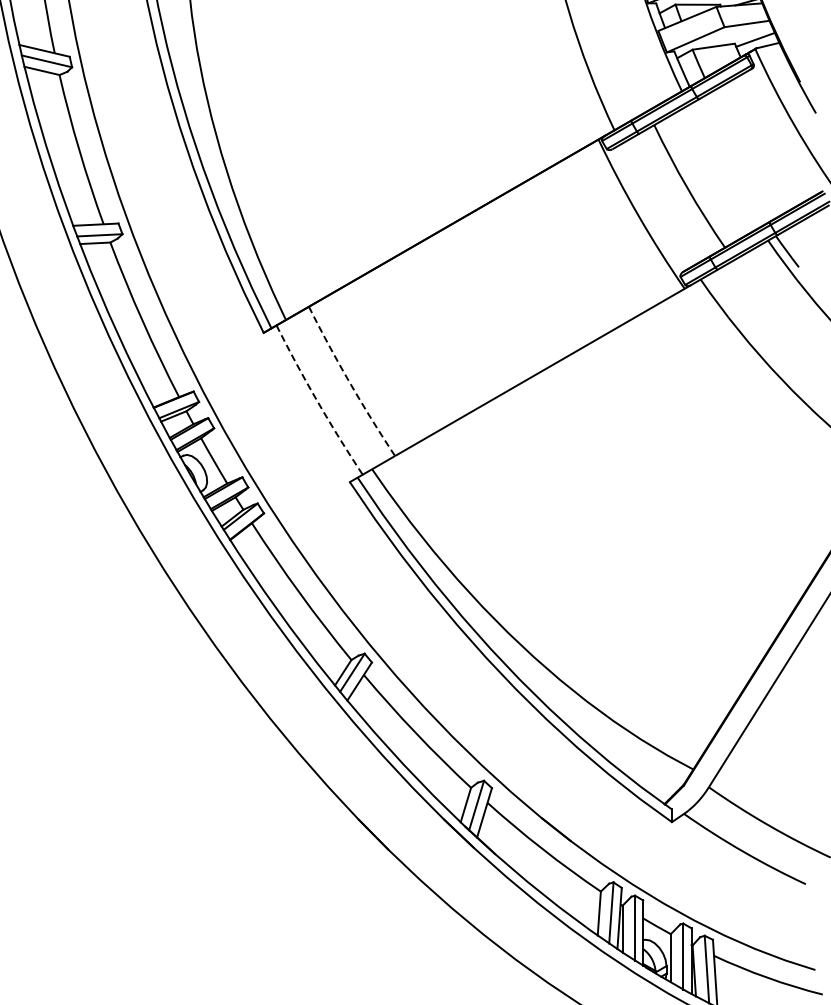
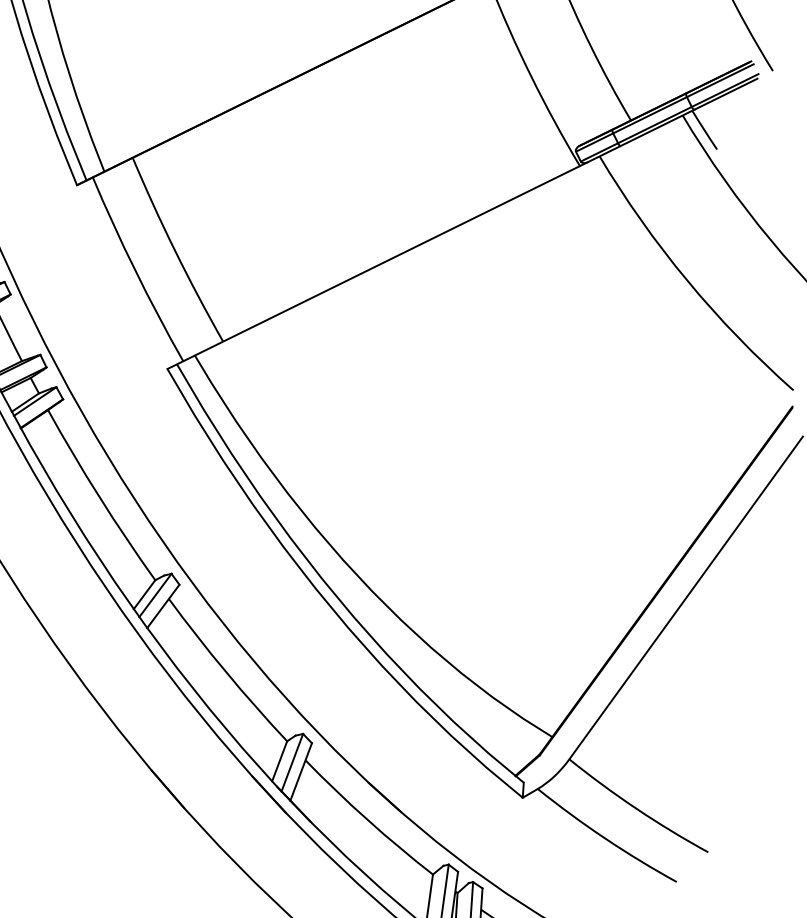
arc: (349, 382) -> (174, 250), dashed -> solid
arc: (317, 401) -> (135, 270), dashed -> solid

